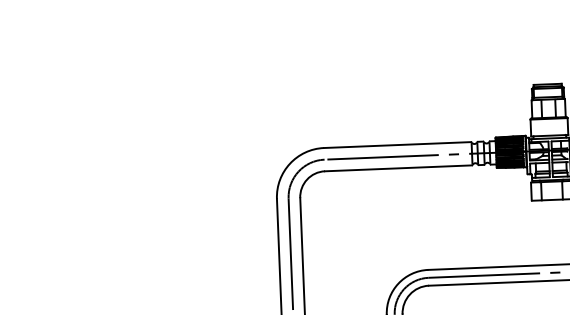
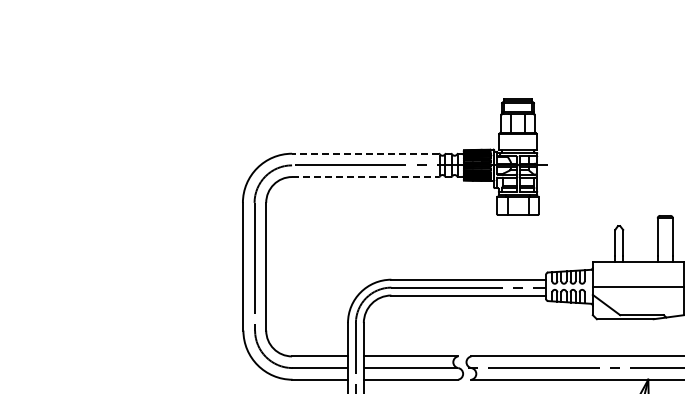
line: (397, 144) -> (365, 153), solid -> dashed
line: (399, 168) -> (366, 177), solid -> dashed

